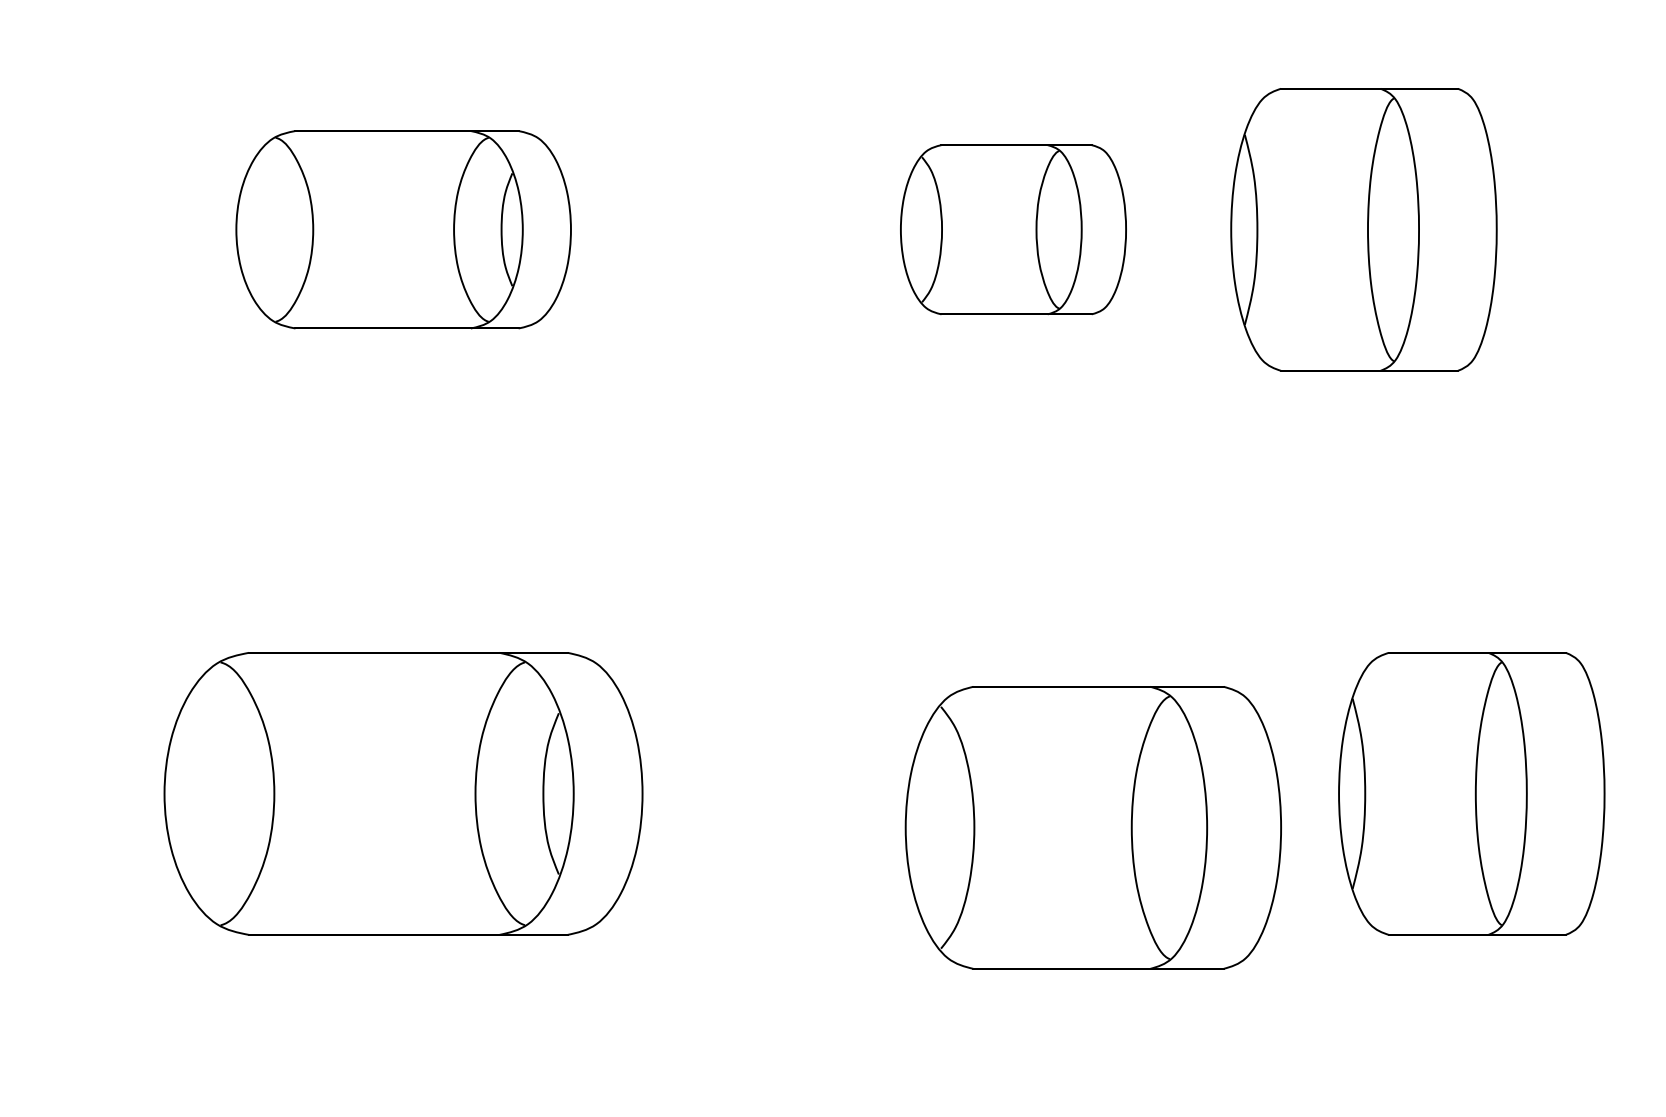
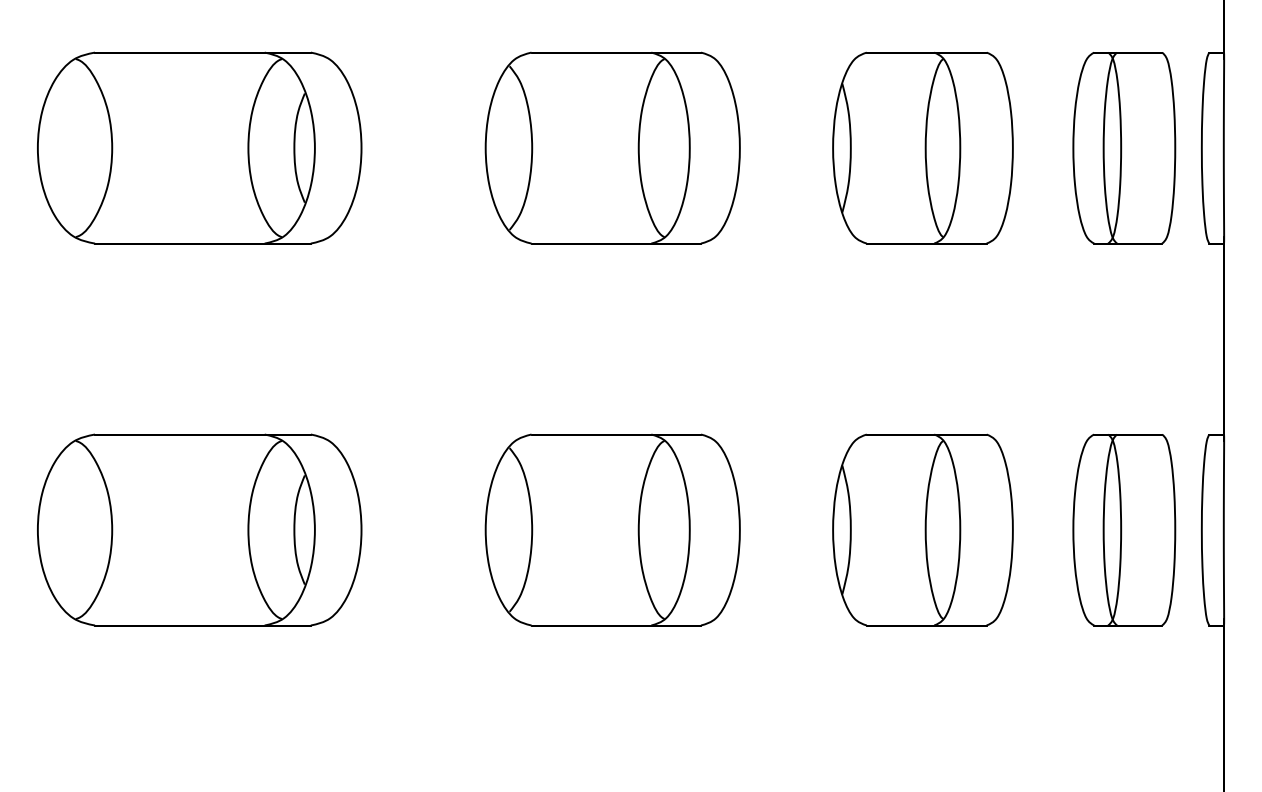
part: (403, 228) -> (199, 147), size x1.43
part: (1013, 228) -> (612, 147), size x1.67
part: (1363, 228) -> (922, 147), moved
part: (1092, 827) -> (612, 529), moved

